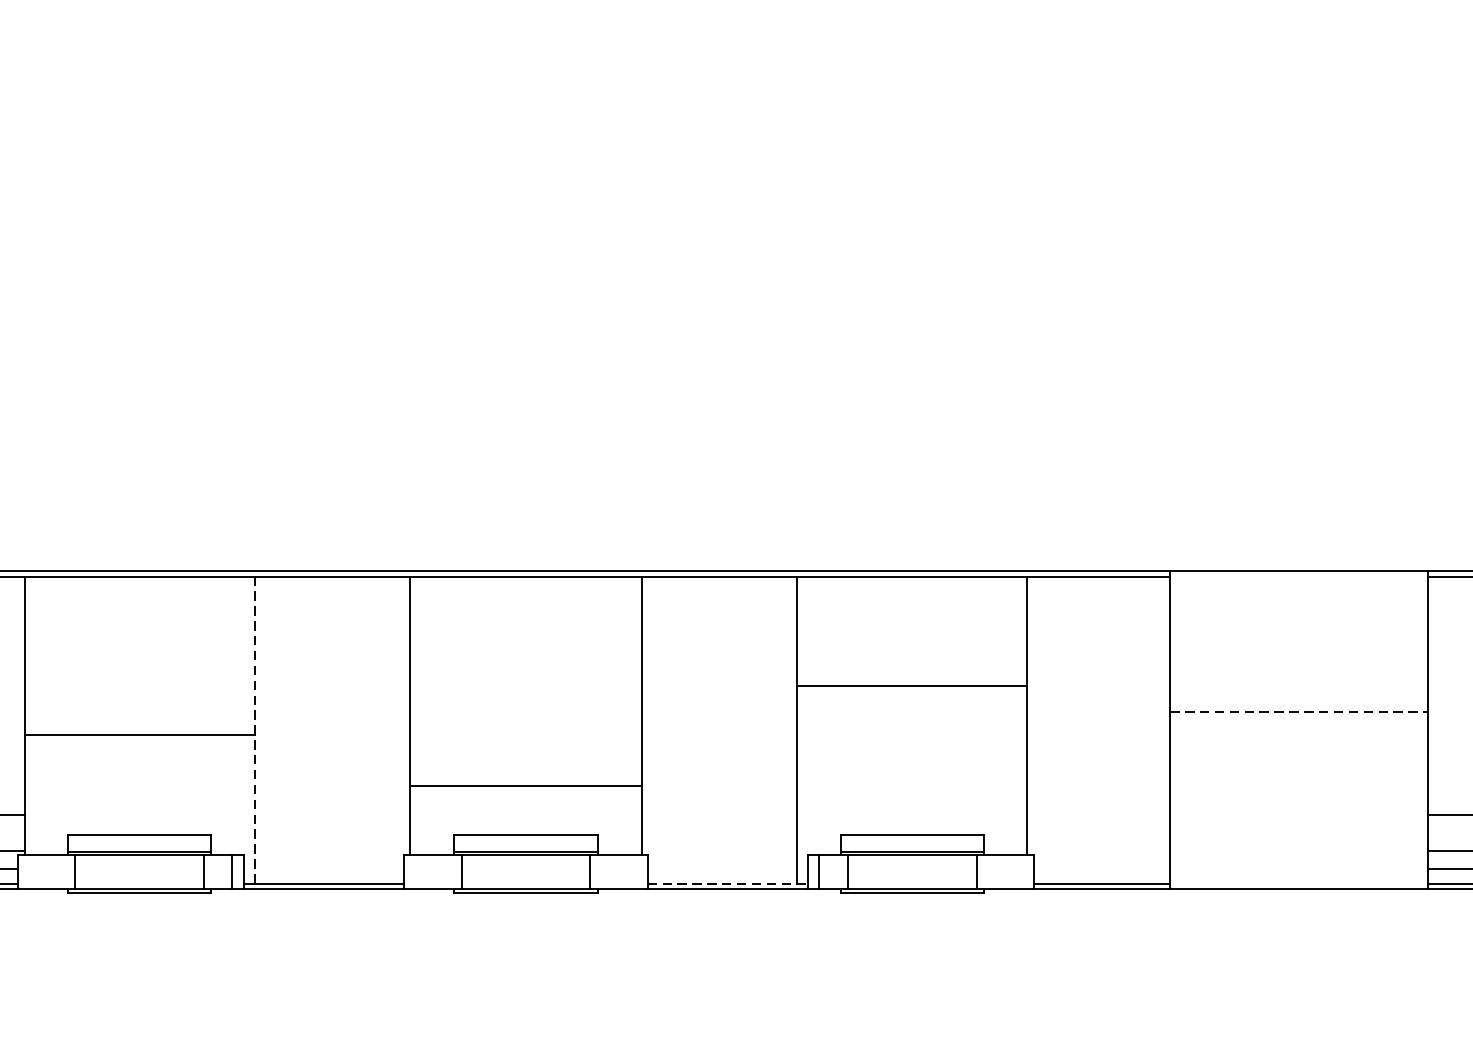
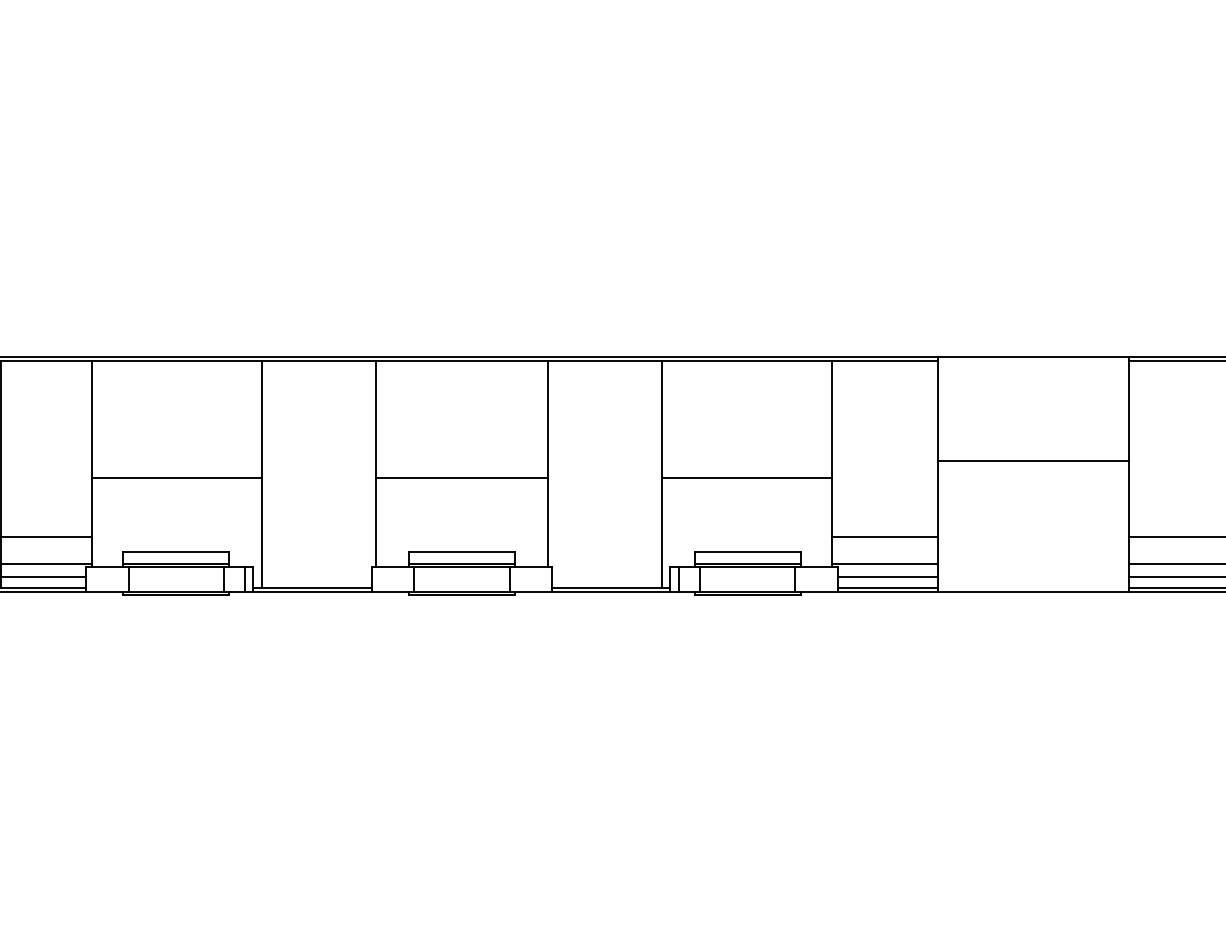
line: (912, 685) -> (747, 477), moved
line: (1300, 711) -> (1034, 460), dashed -> solid
line: (254, 730) -> (261, 474), dashed -> solid
line: (525, 785) -> (461, 477), moved
line: (1098, 815) -> (885, 537), added
line: (1098, 851) -> (885, 564), added
line: (1101, 869) -> (887, 577), added
line: (728, 883) -> (611, 587), dashed -> solid

